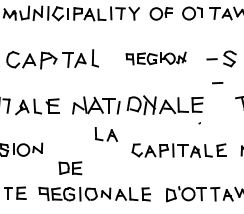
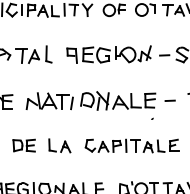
part: (156, 58) -> (109, 54), size x1.43
line: (217, 83) -> (170, 101), moved
part: (105, 134) -> (58, 145), moved
part: (70, 168) -> (24, 145), moved

